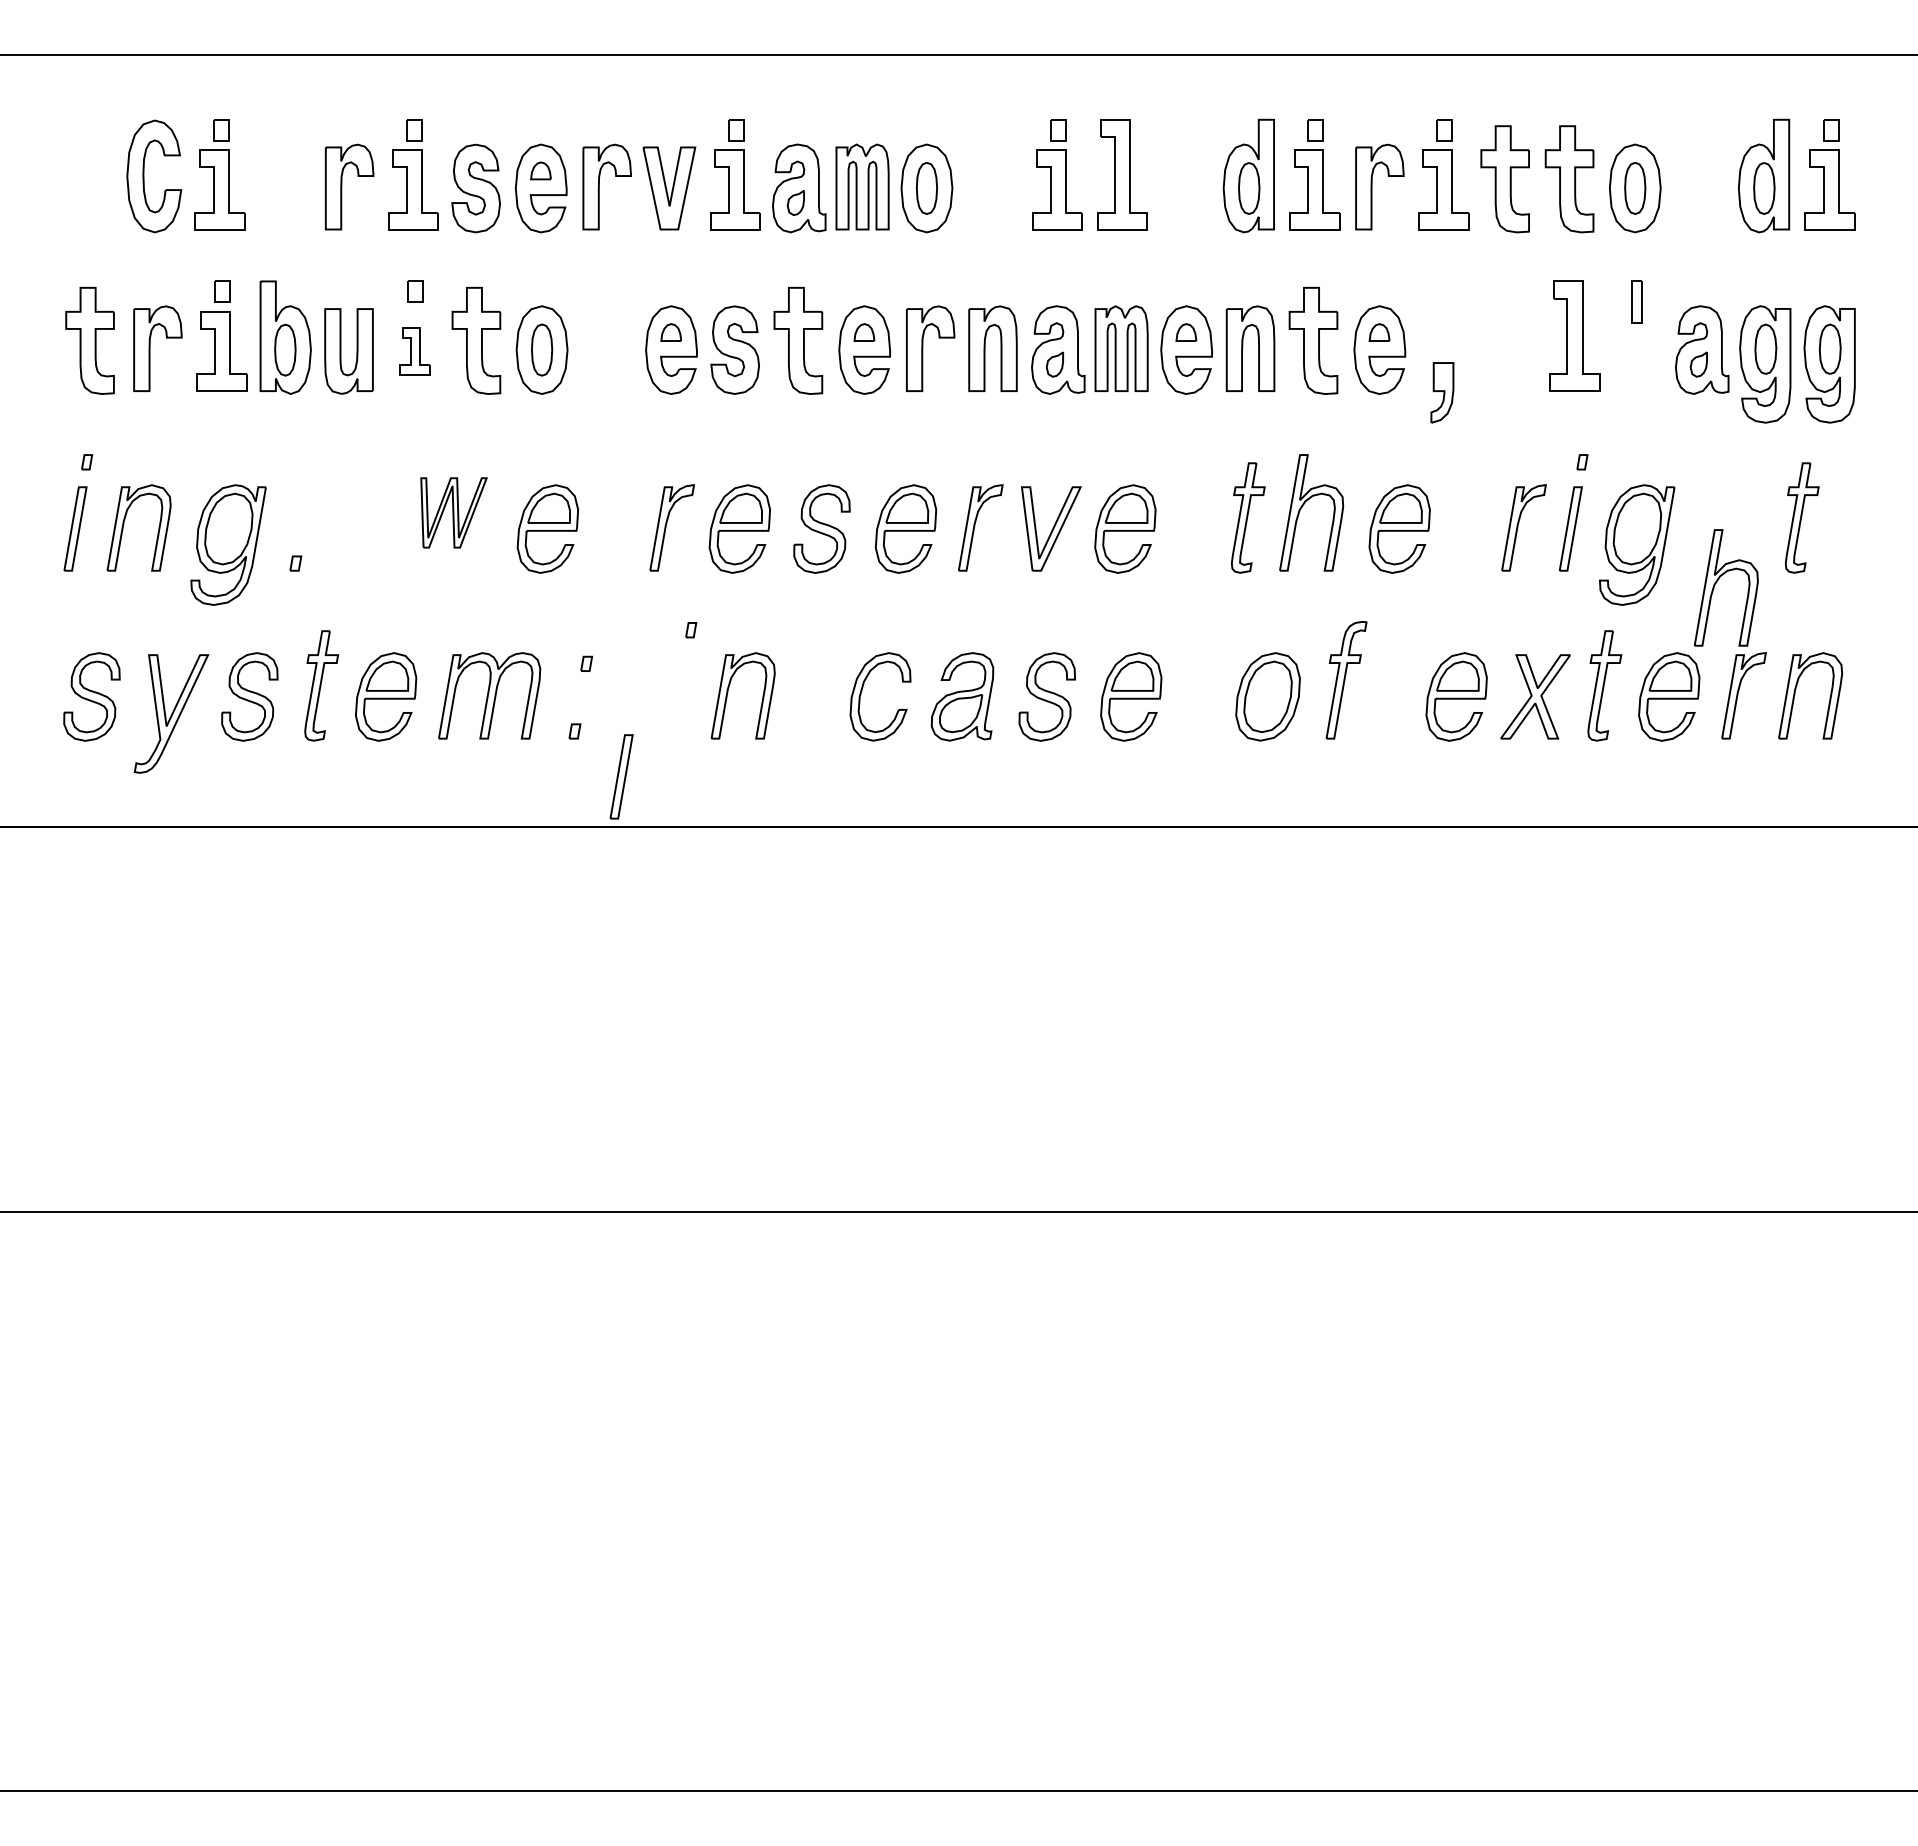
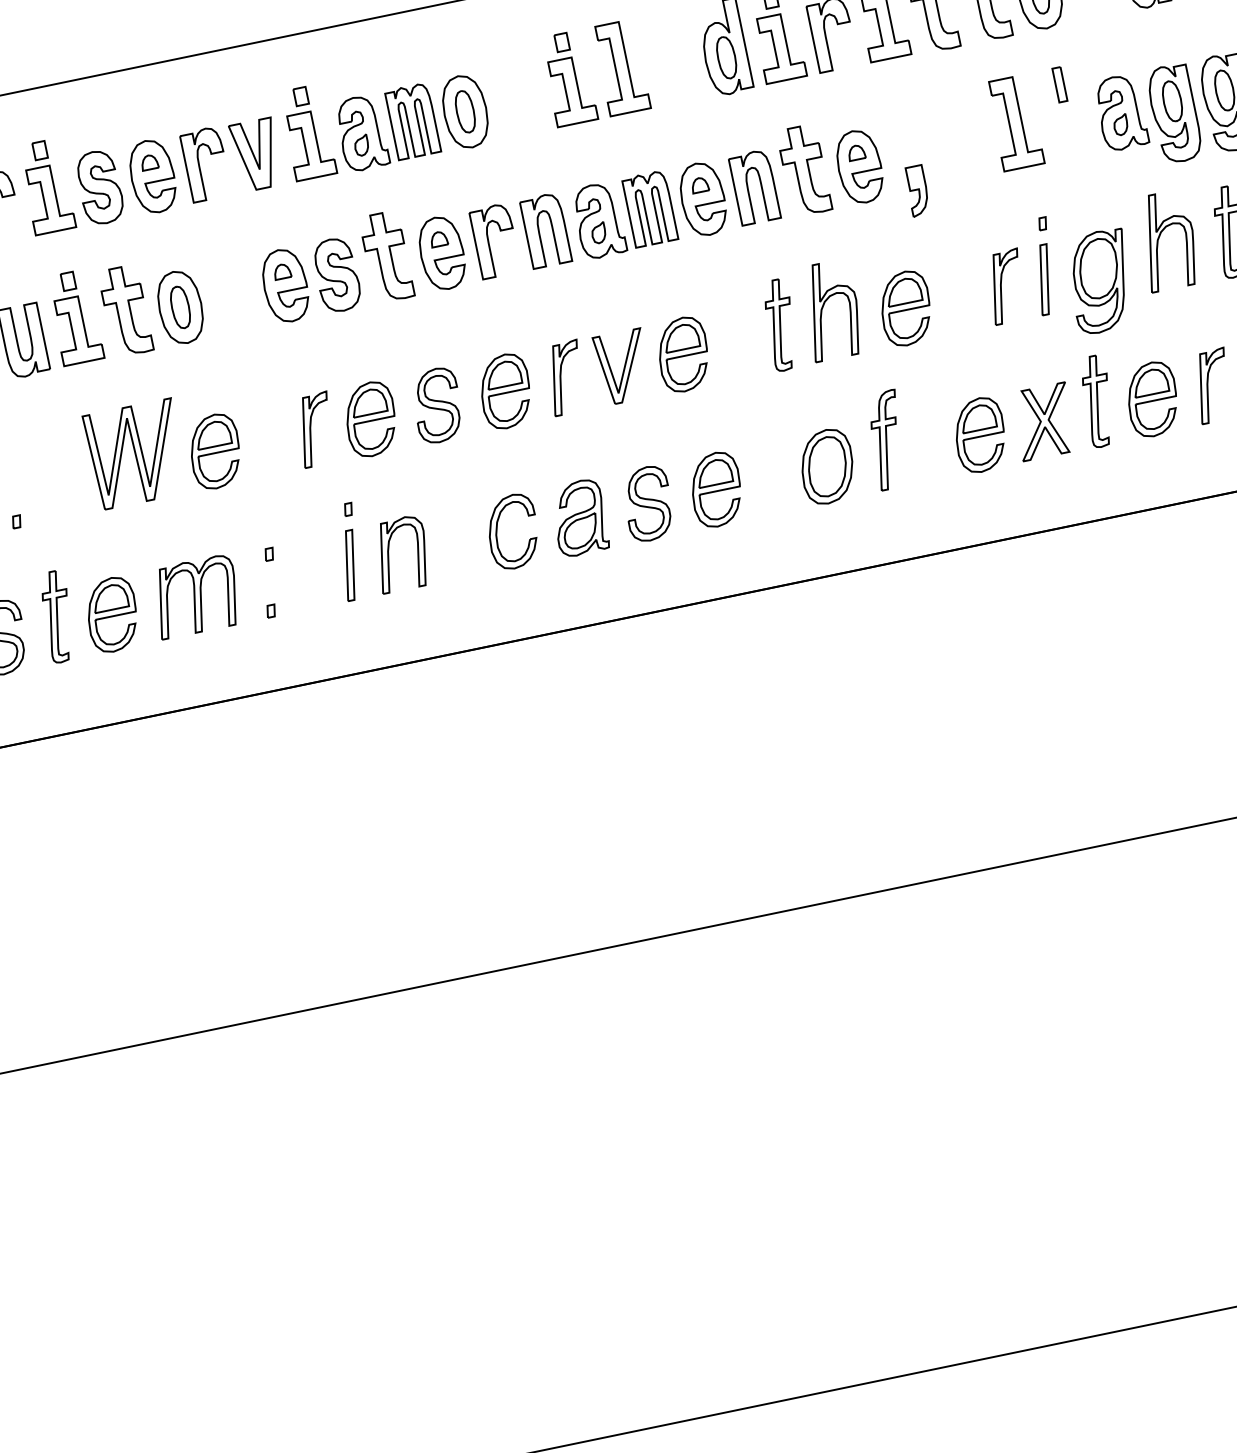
part: (414, 351) -> (77, 330), size x1.67
part: (453, 512) -> (135, 454), size x1.67
part: (1717, 582) -> (1159, 237), moved
part: (621, 776) -> (350, 565), moved

